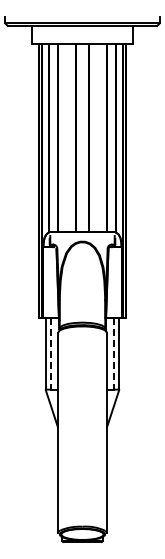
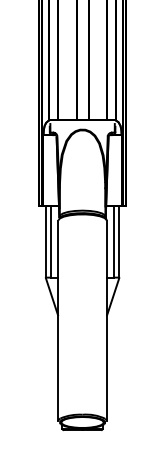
line: (50, 354) -> (50, 242), dashed -> solid
line: (114, 354) -> (114, 242), dashed -> solid

